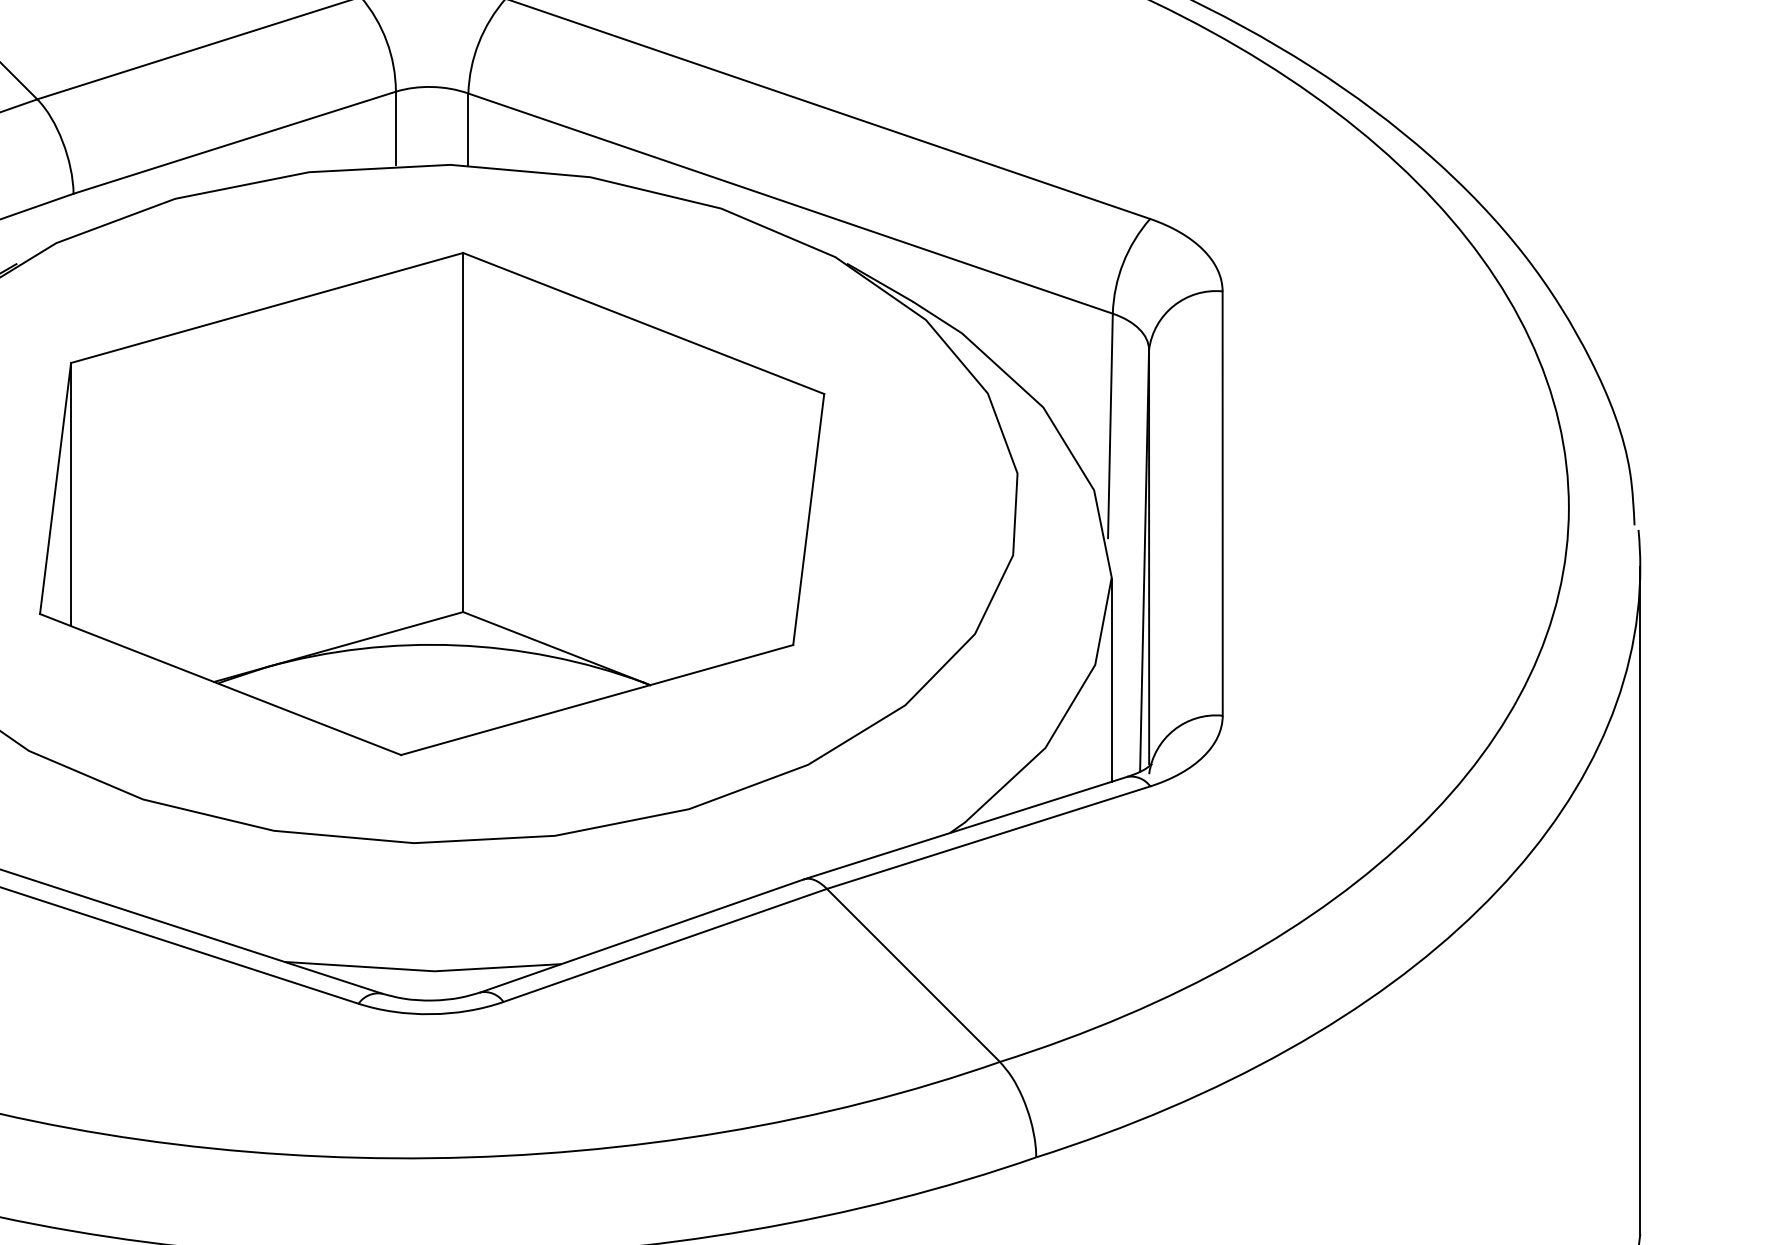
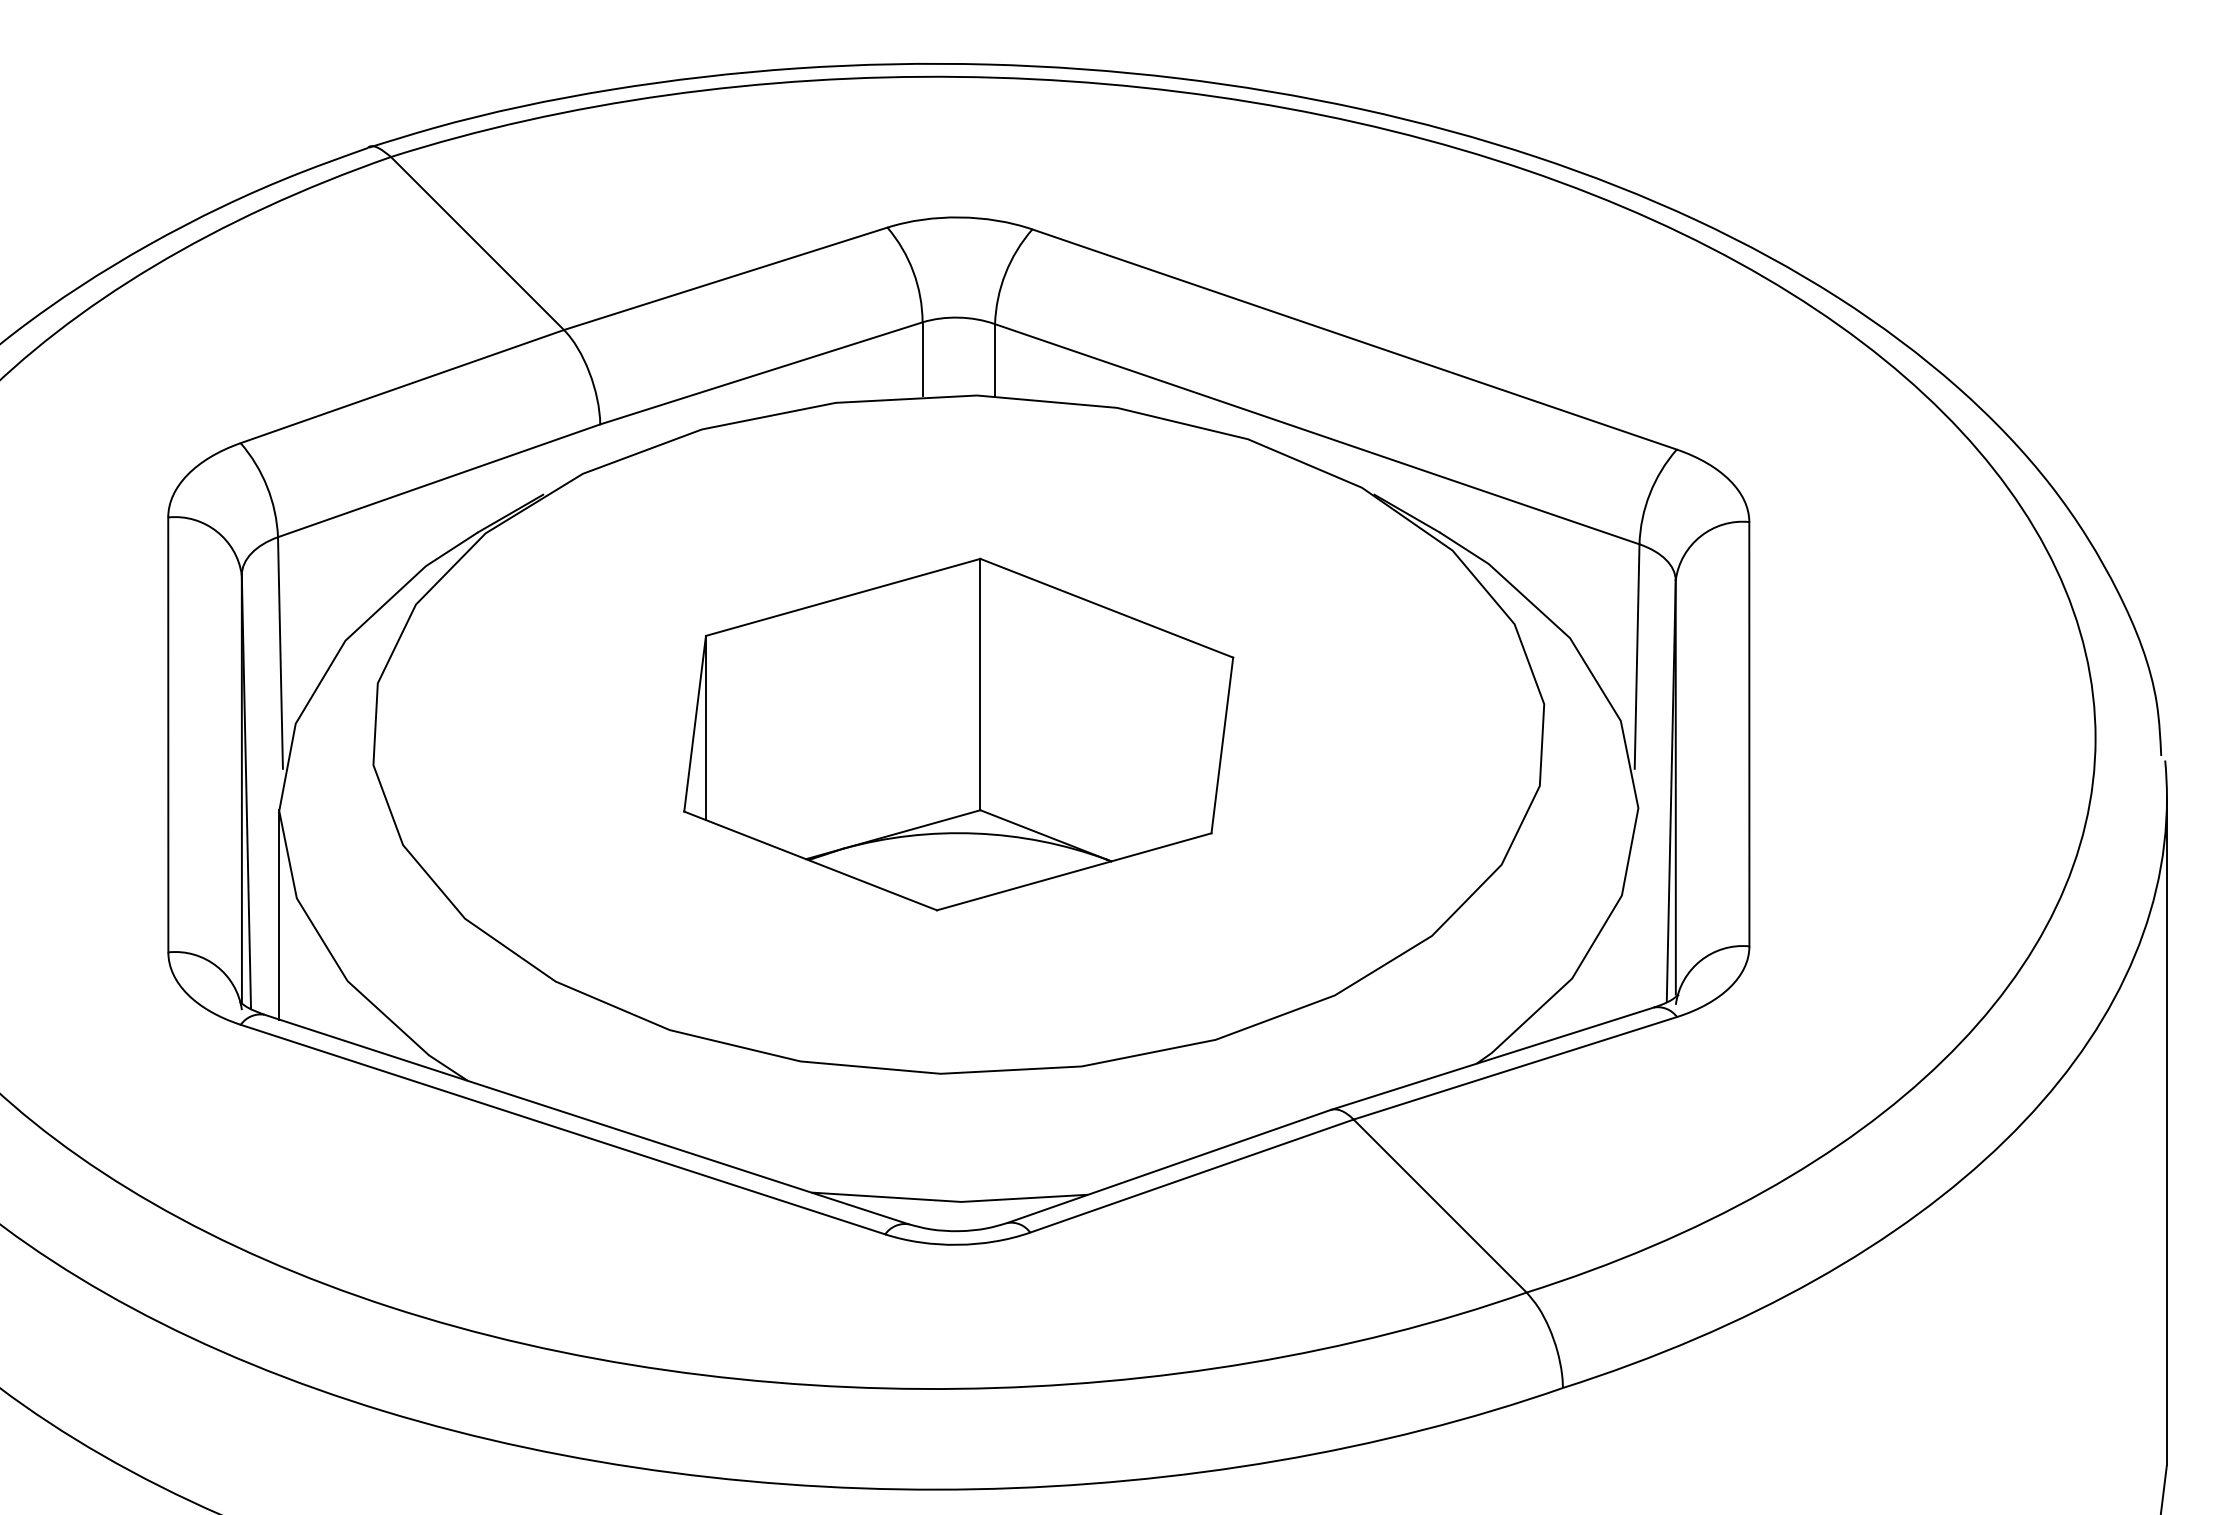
part: (431, 503) -> (958, 734), size x0.7
line: (1111, 679) -> (1638, 910), removed

